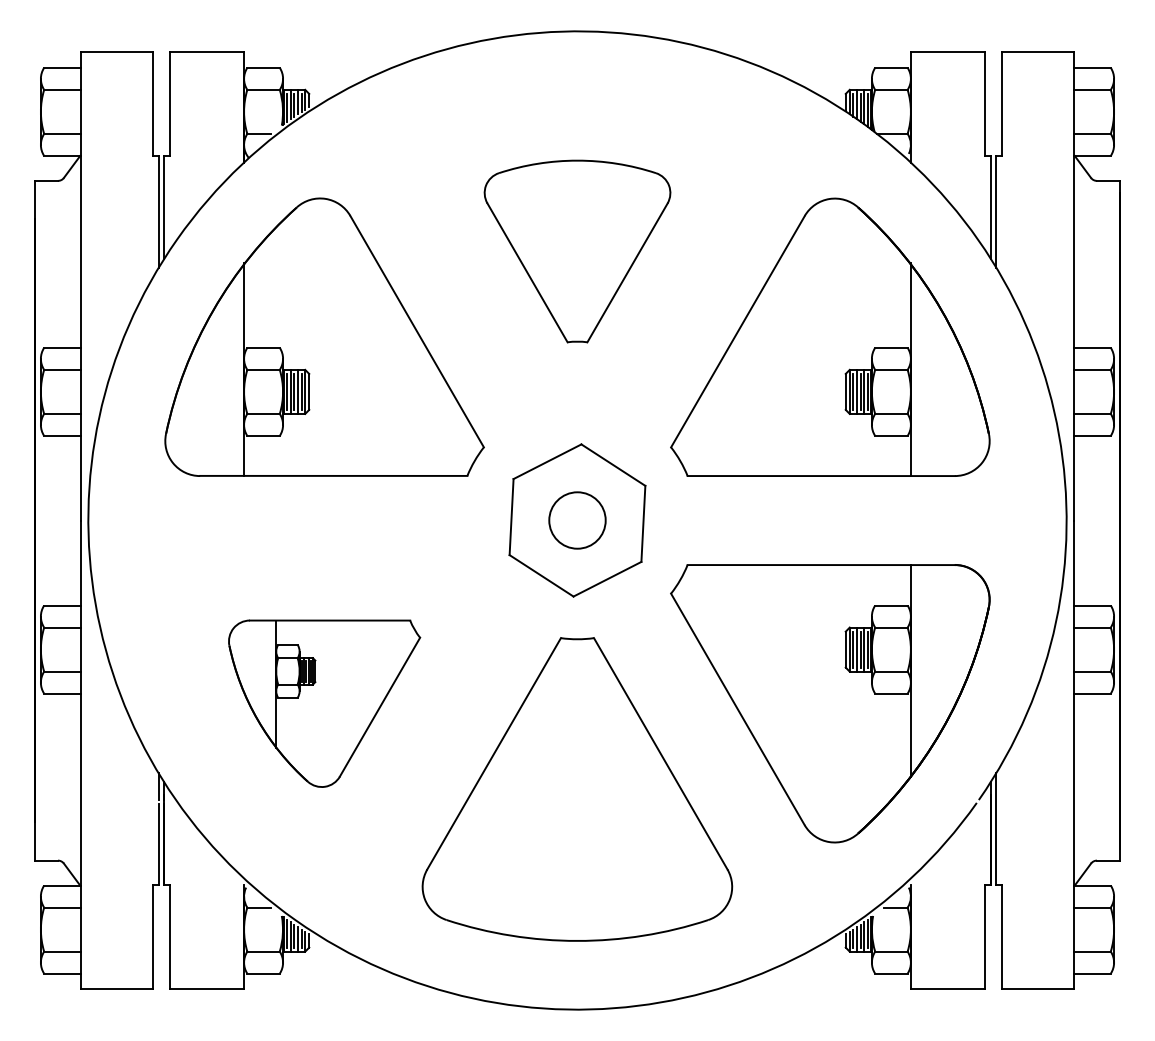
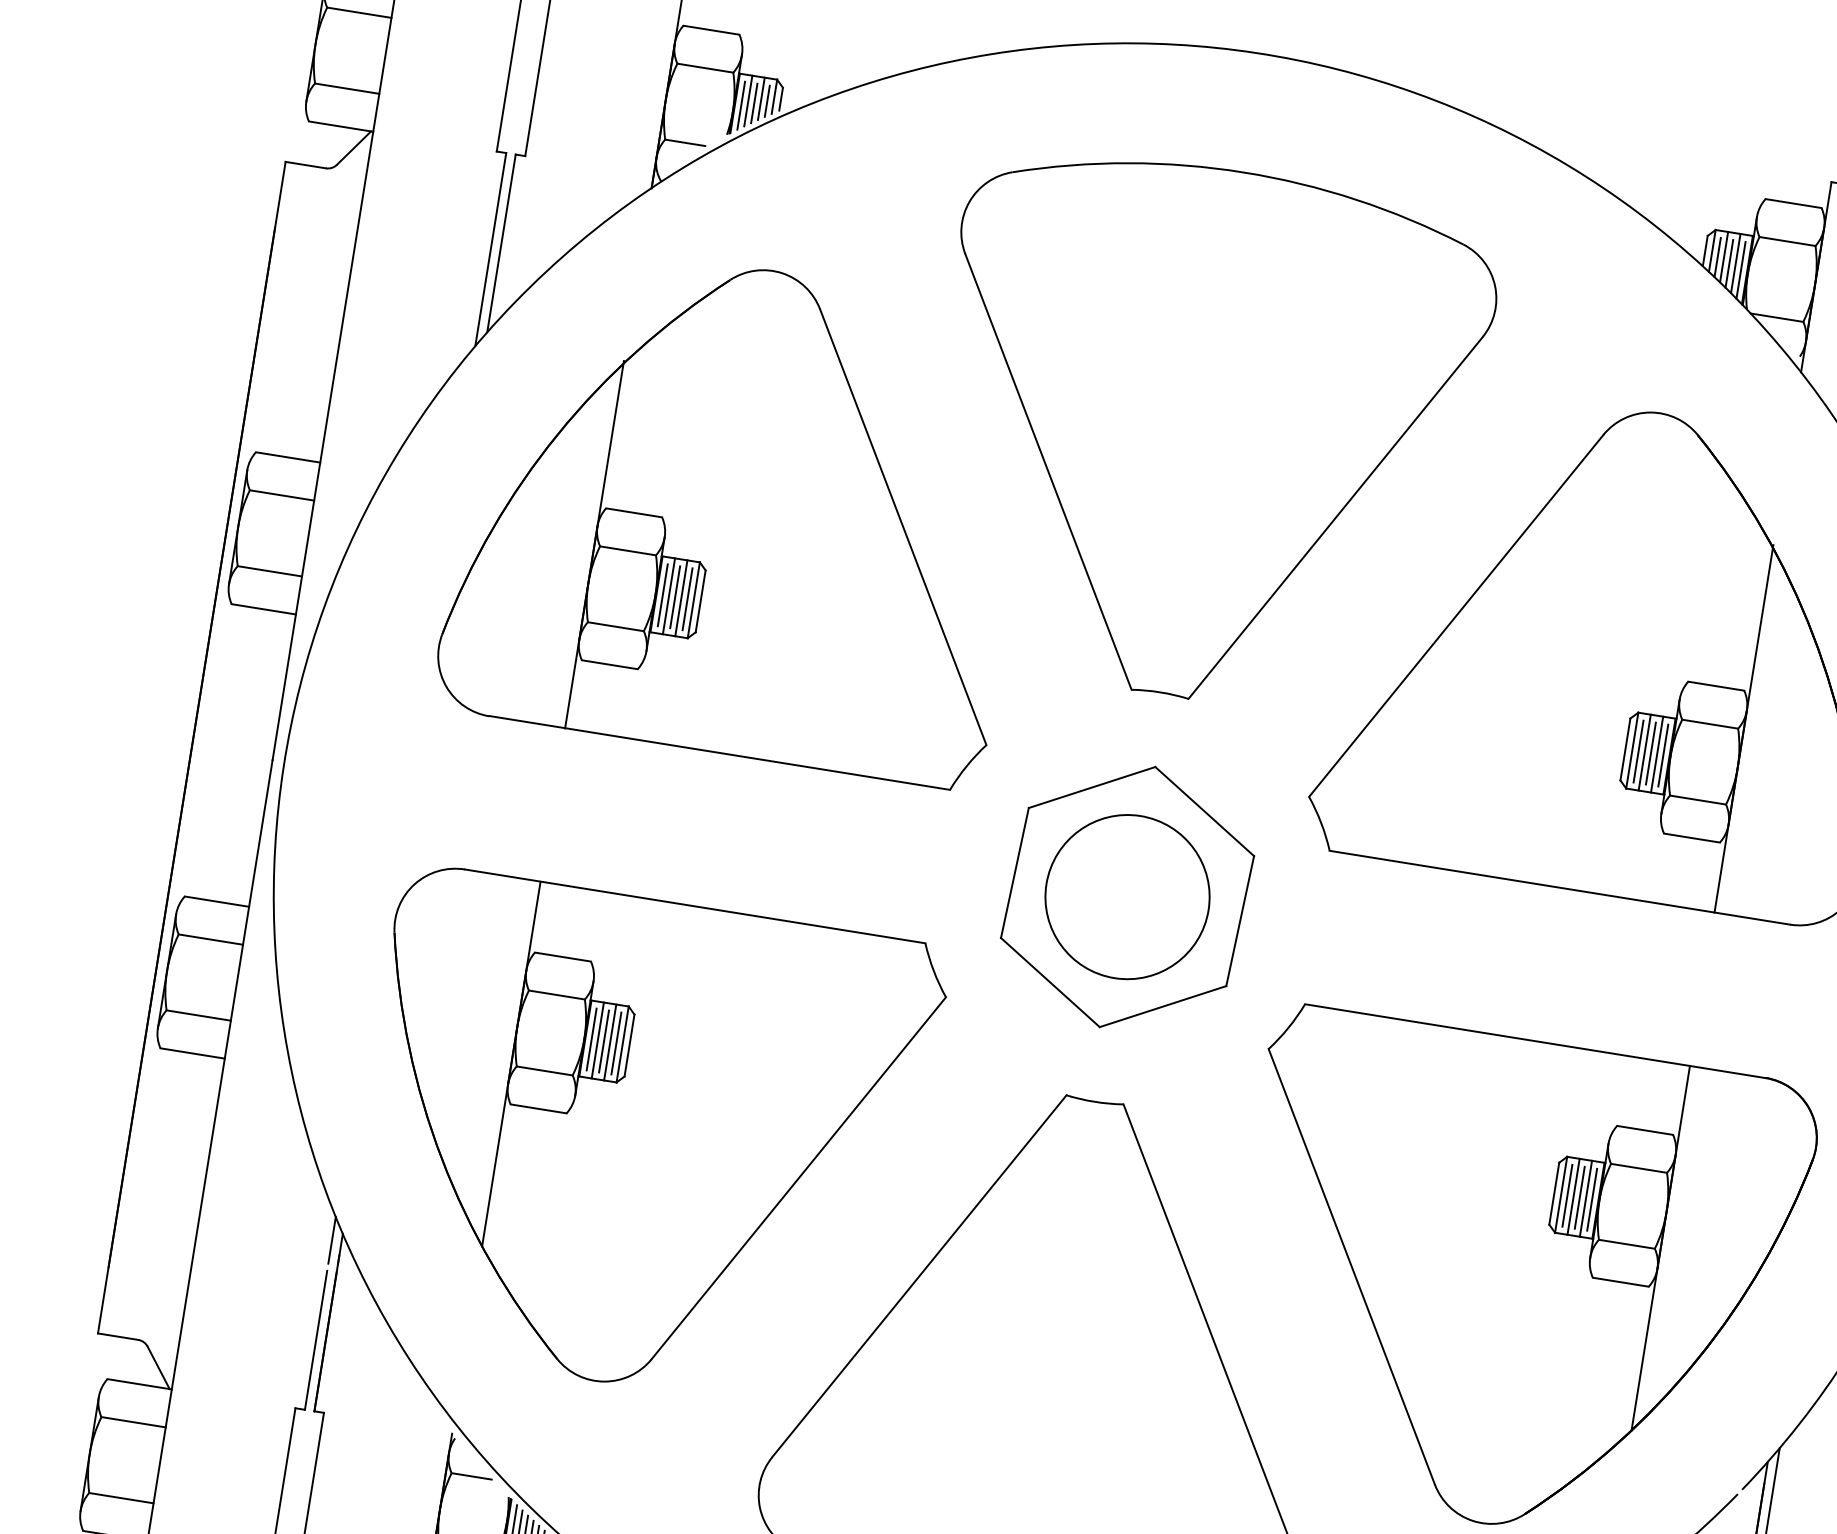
part: (577, 251) -> (1201, 433), size x1.67
circle: (577, 520) -> (1127, 897), size x1.67
part: (324, 703) -> (640, 1142), size x1.67

